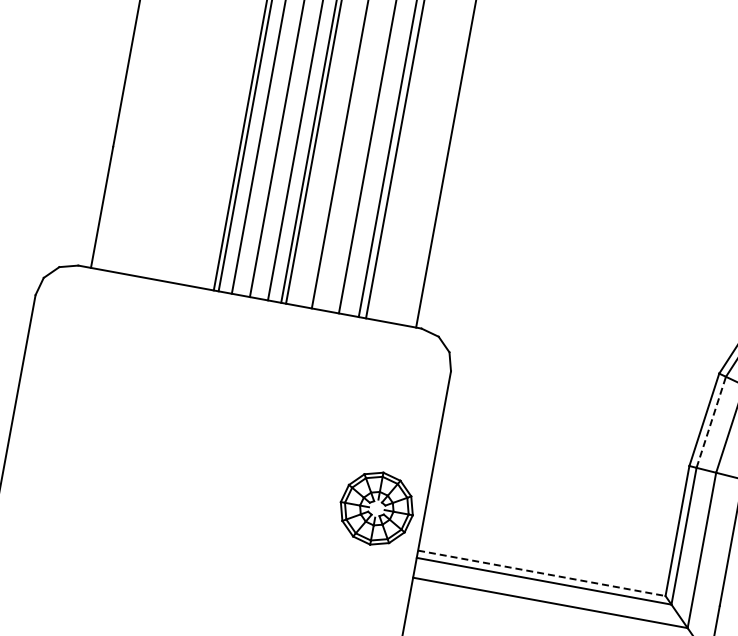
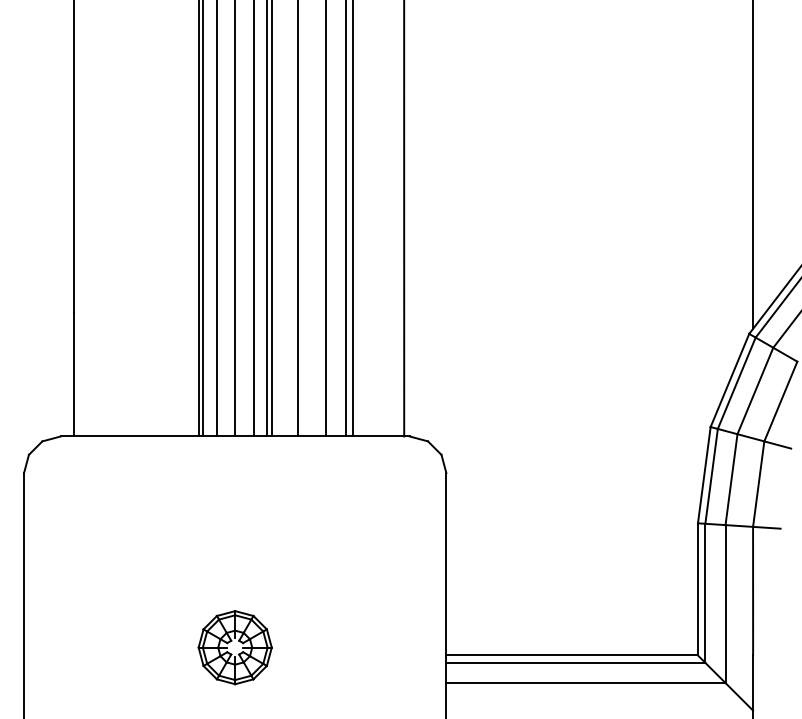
line: (711, 422) -> (711, 476), dashed -> solid
part: (376, 508) -> (234, 647), moved
line: (542, 573) -> (572, 655), dashed -> solid

